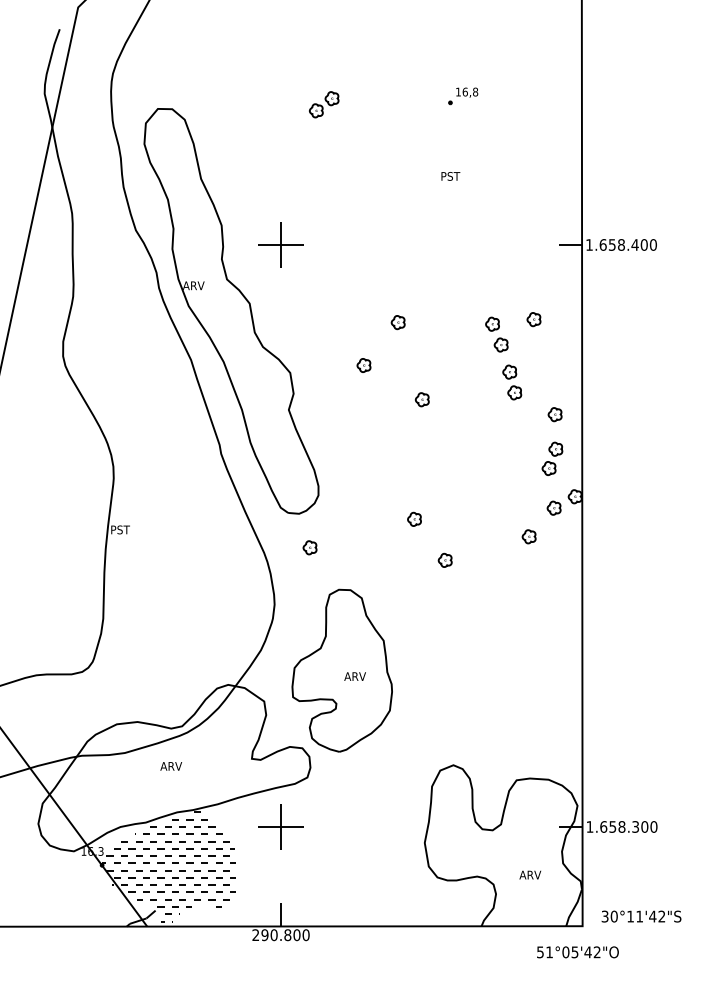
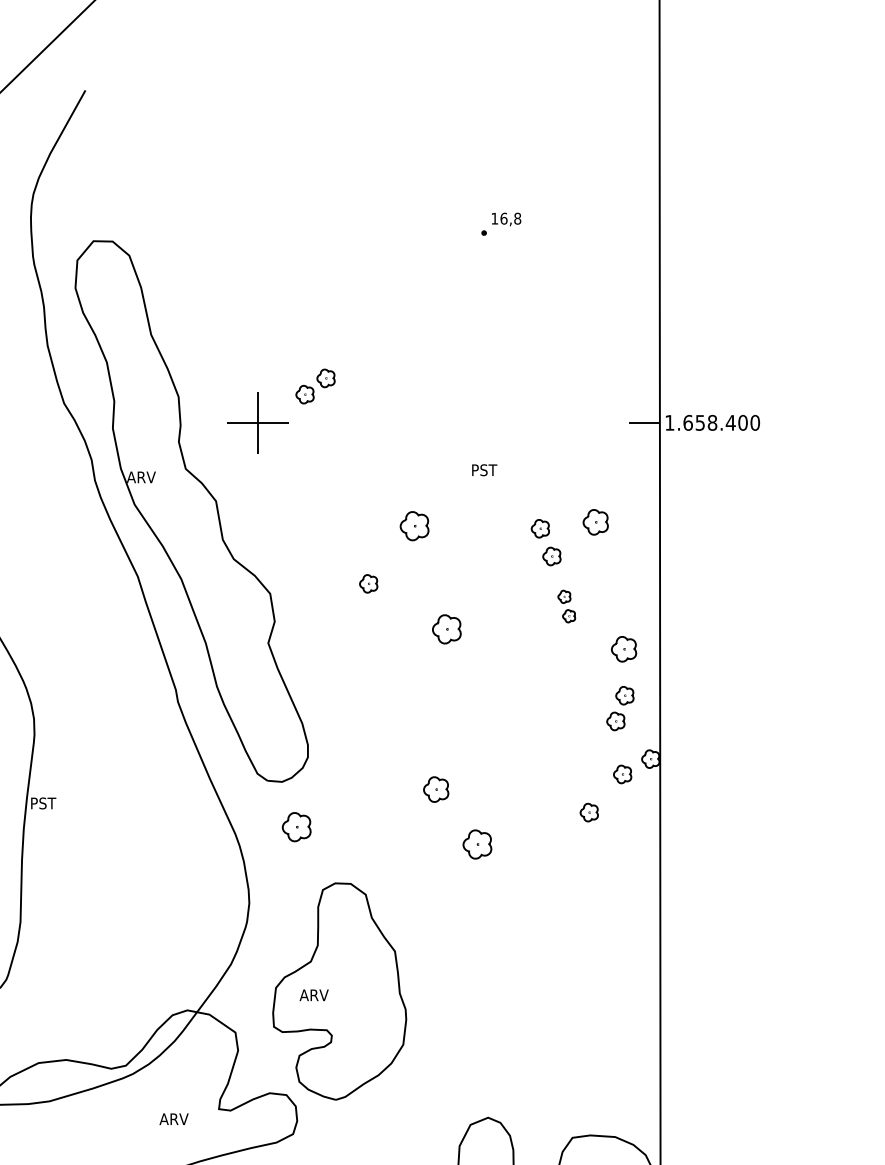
part: (324, 104) -> (315, 386), moved
text: (450, 176) -> (484, 470), moved
part: (533, 319) -> (595, 522), size x1.4
part: (397, 322) -> (413, 526), size x1.6
part: (512, 382) -> (567, 606), size x0.7
part: (421, 399) -> (445, 629), size x1.6
part: (554, 414) -> (623, 649), size x1.4
part: (414, 518) -> (436, 788), size x1.4
part: (309, 547) -> (295, 826), size x1.6
part: (444, 559) -> (476, 842), size x1.6
text: (354, 676) -> (313, 995), moved
text: (171, 766) -> (174, 1119), moved

